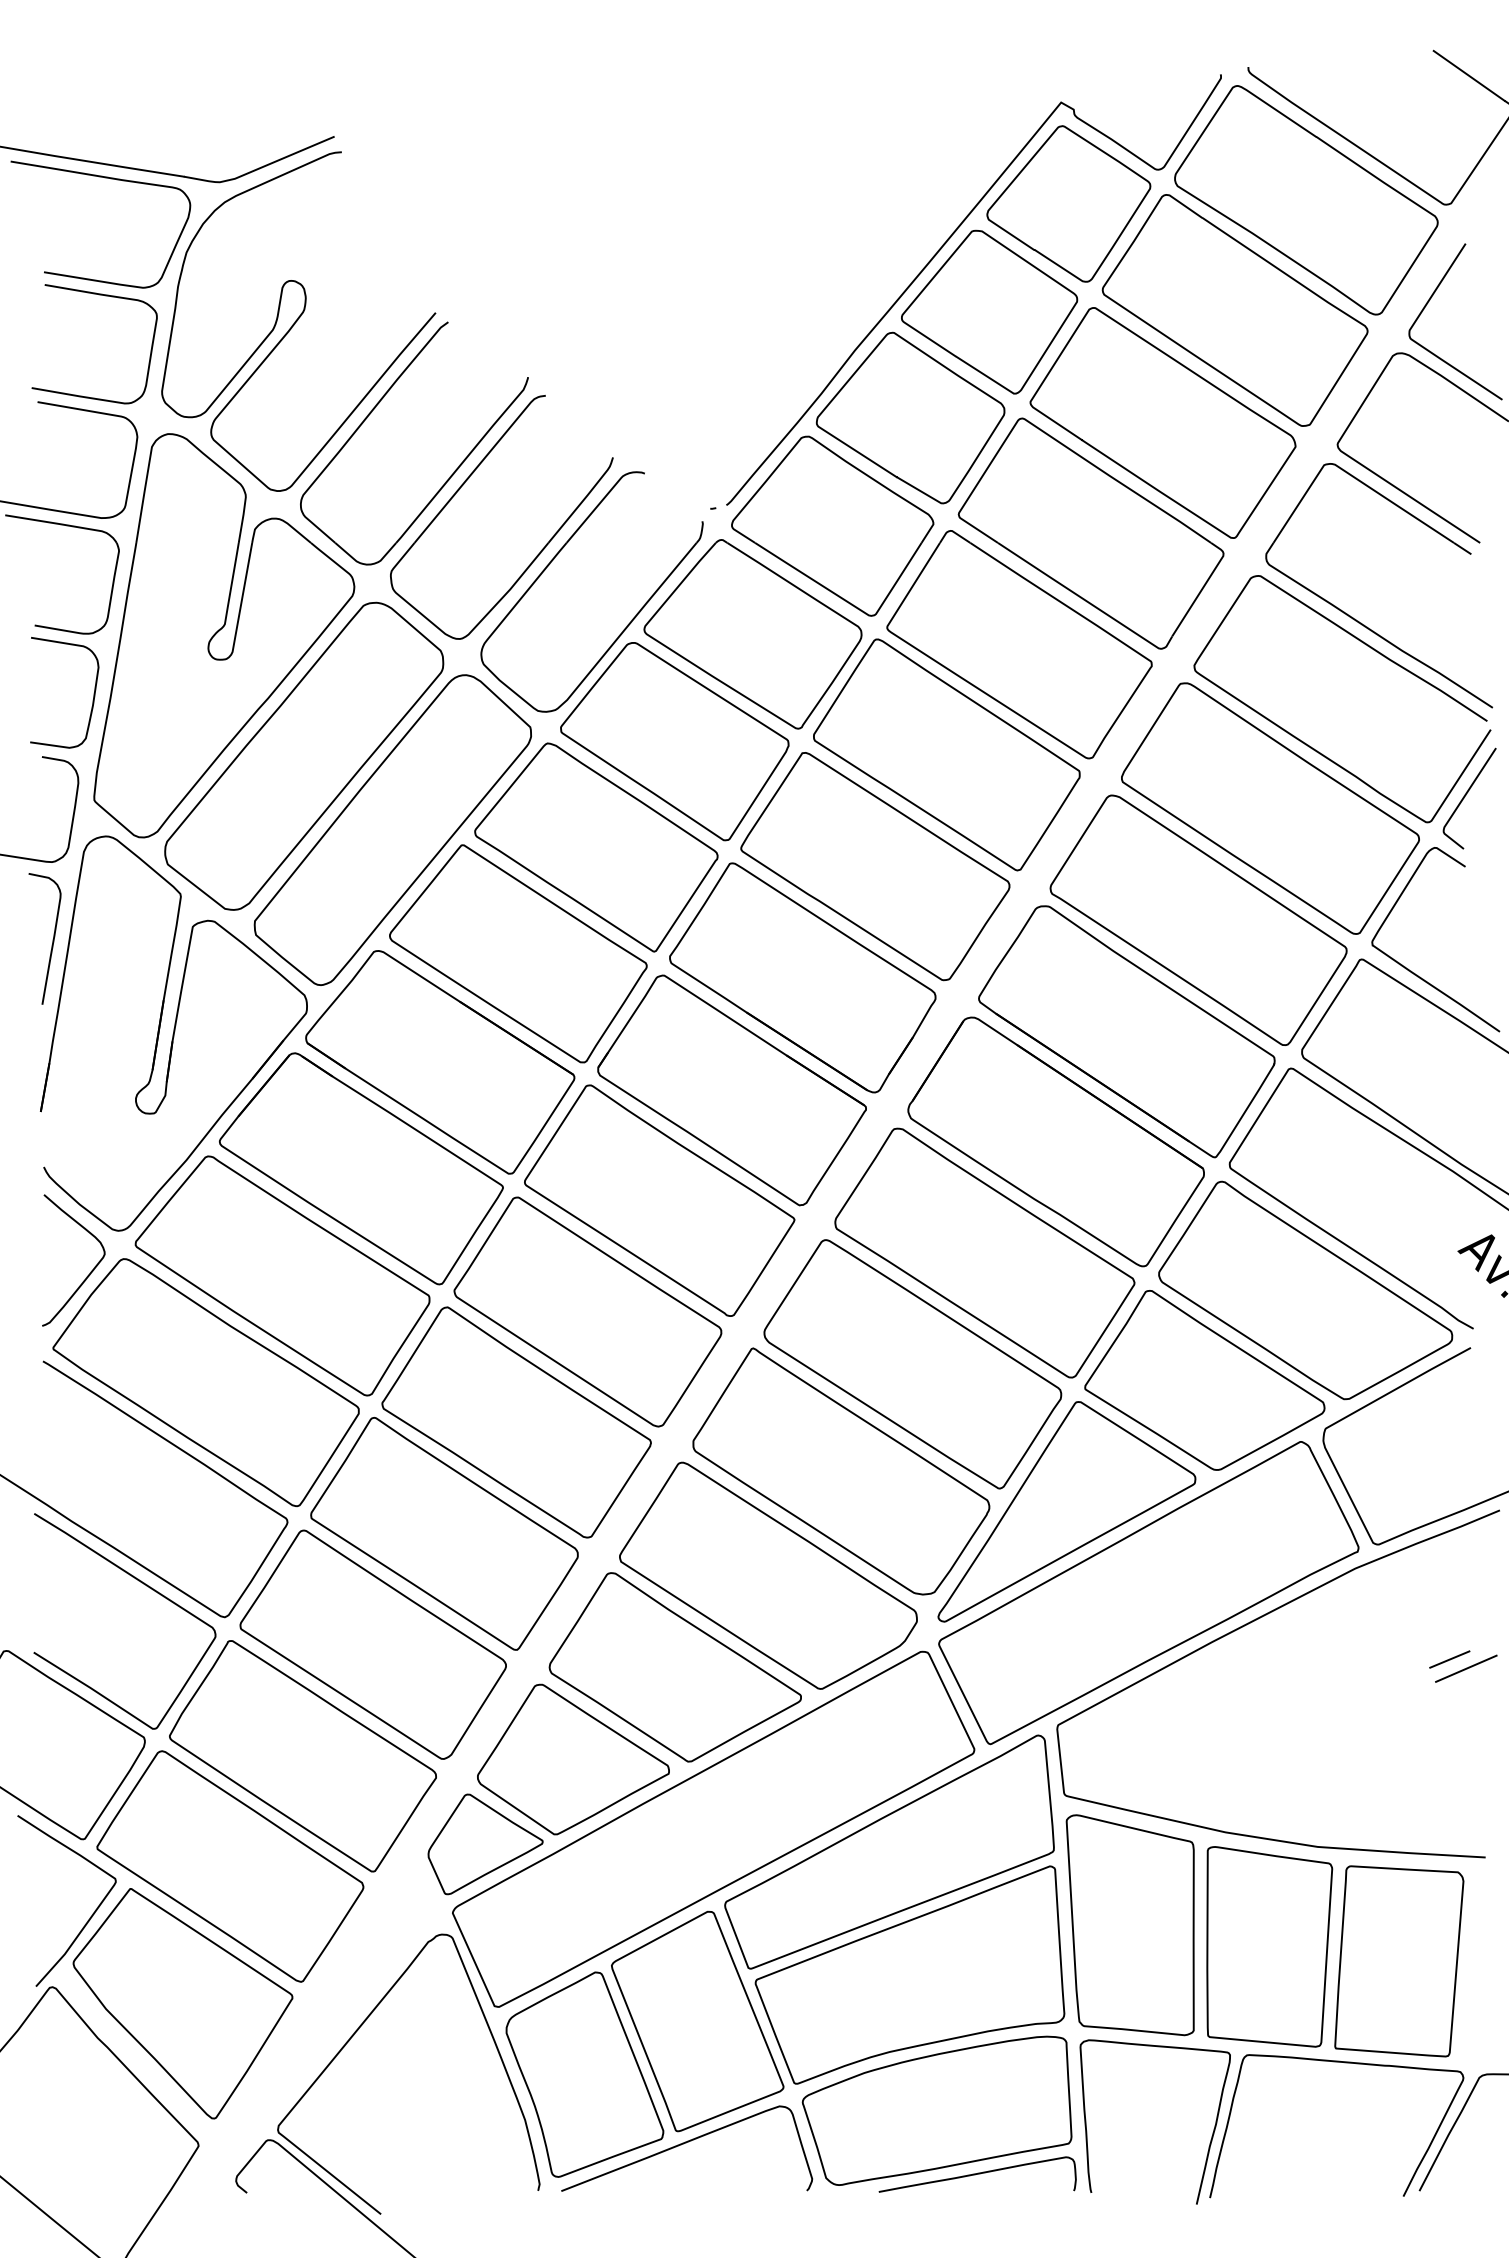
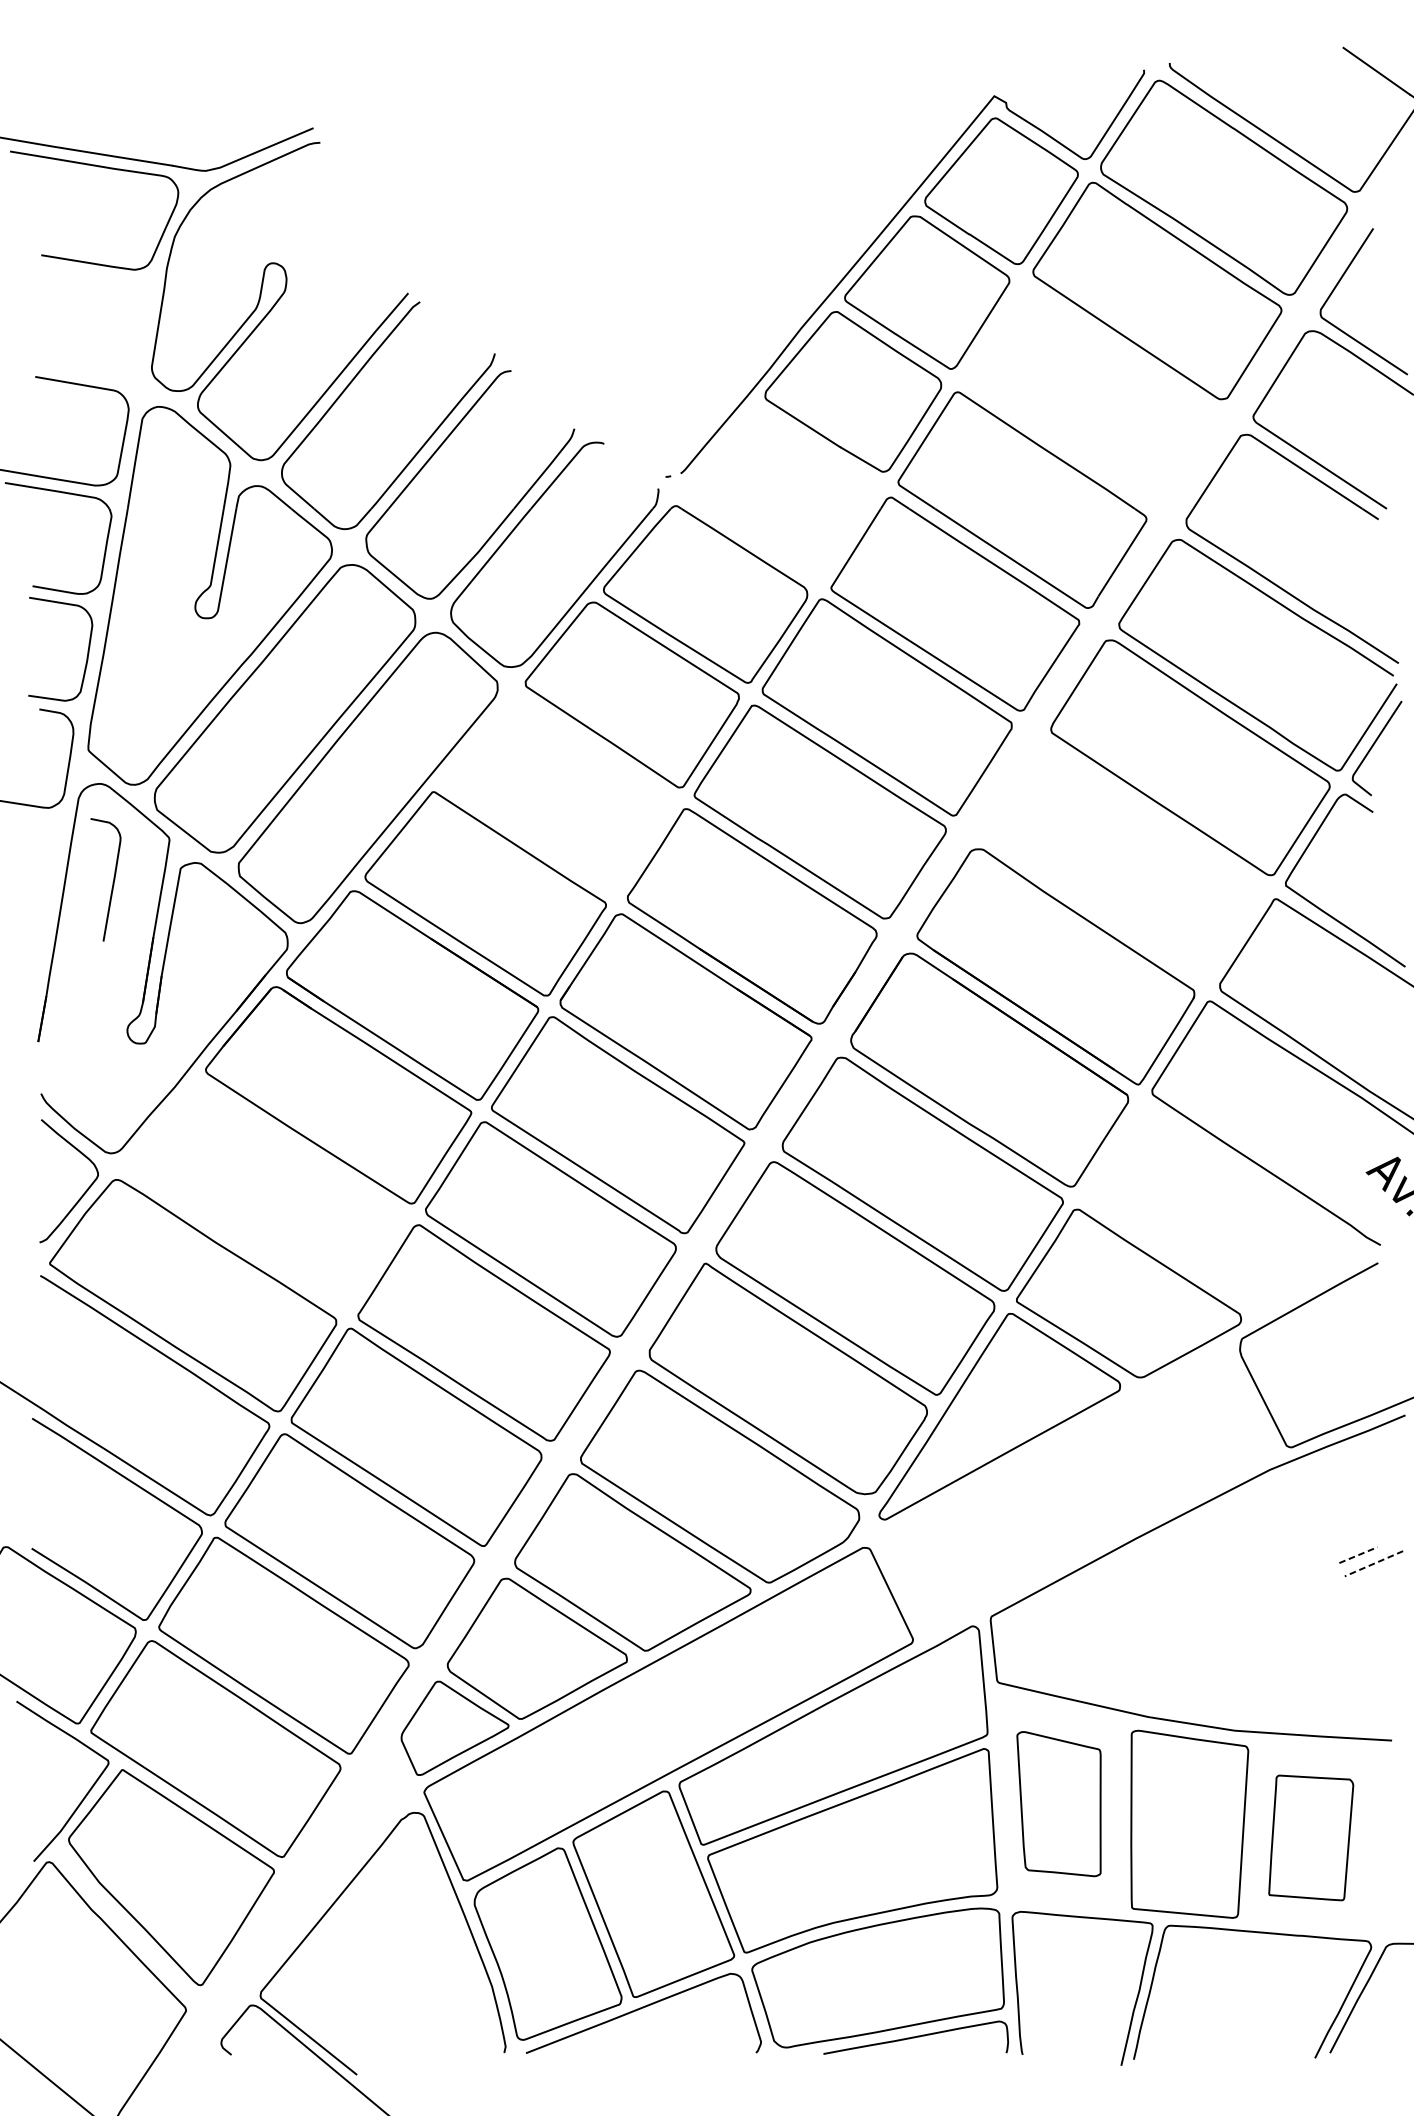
curve: (105, 296) -> (98, 277), removed
curve: (1194, 374) -> (1119, 351), removed
part: (832, 525) -> (780, 492), removed
part: (596, 847) -> (558, 794), removed
part: (1198, 919) -> (1123, 861), removed
curve: (52, 939) -> (112, 880), moved
part: (282, 1275) -> (264, 1195), removed
part: (1305, 1290) -> (1223, 1209), removed
part: (1148, 1593) -> (1076, 1493), removed
line: (1450, 1659) -> (1359, 1555), solid -> dashed
line: (1466, 1668) -> (1374, 1563), solid -> dashed
part: (1129, 1925) -> (1058, 1804), size x0.7
part: (1399, 1961) -> (1311, 1838), size x0.7

